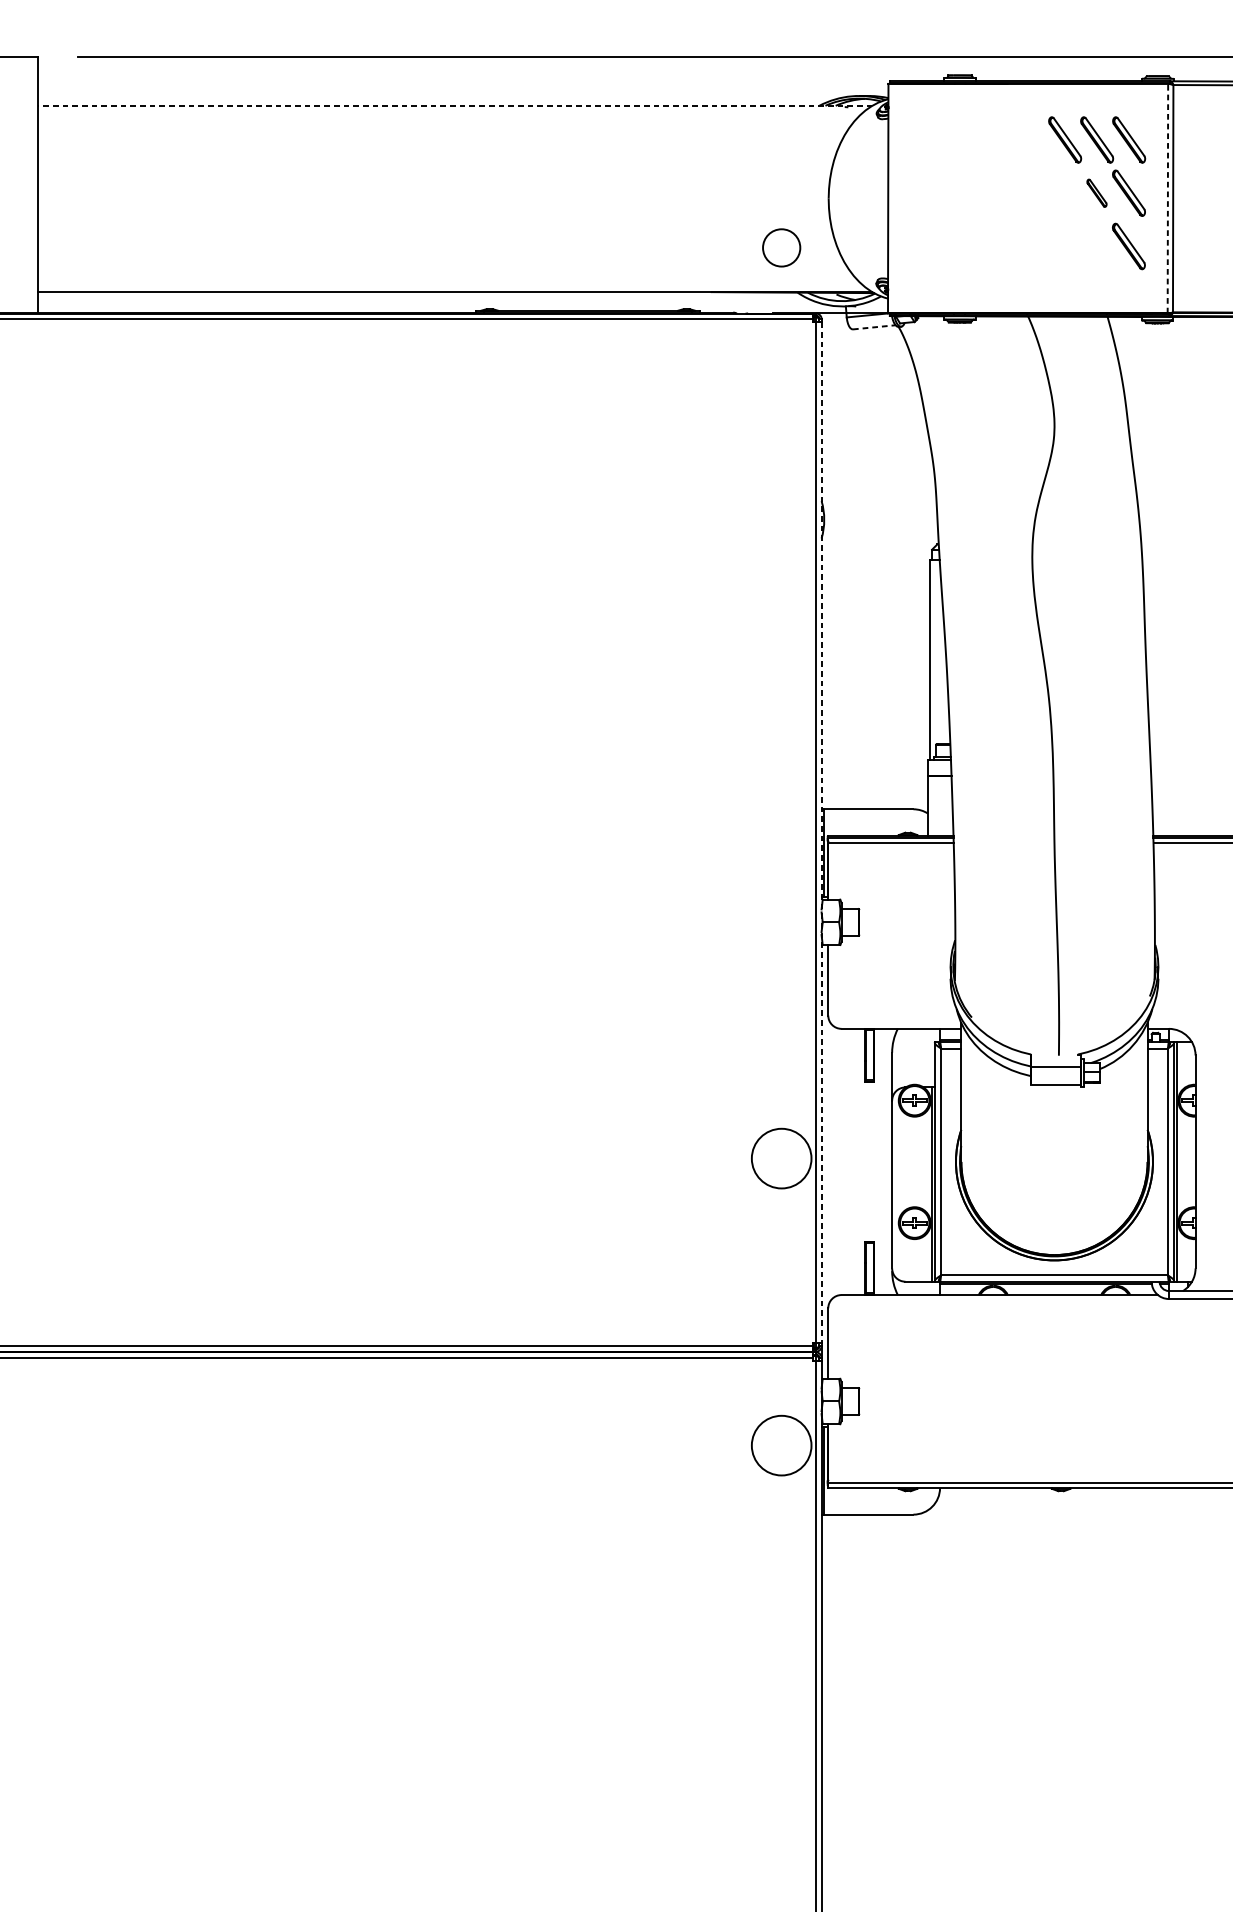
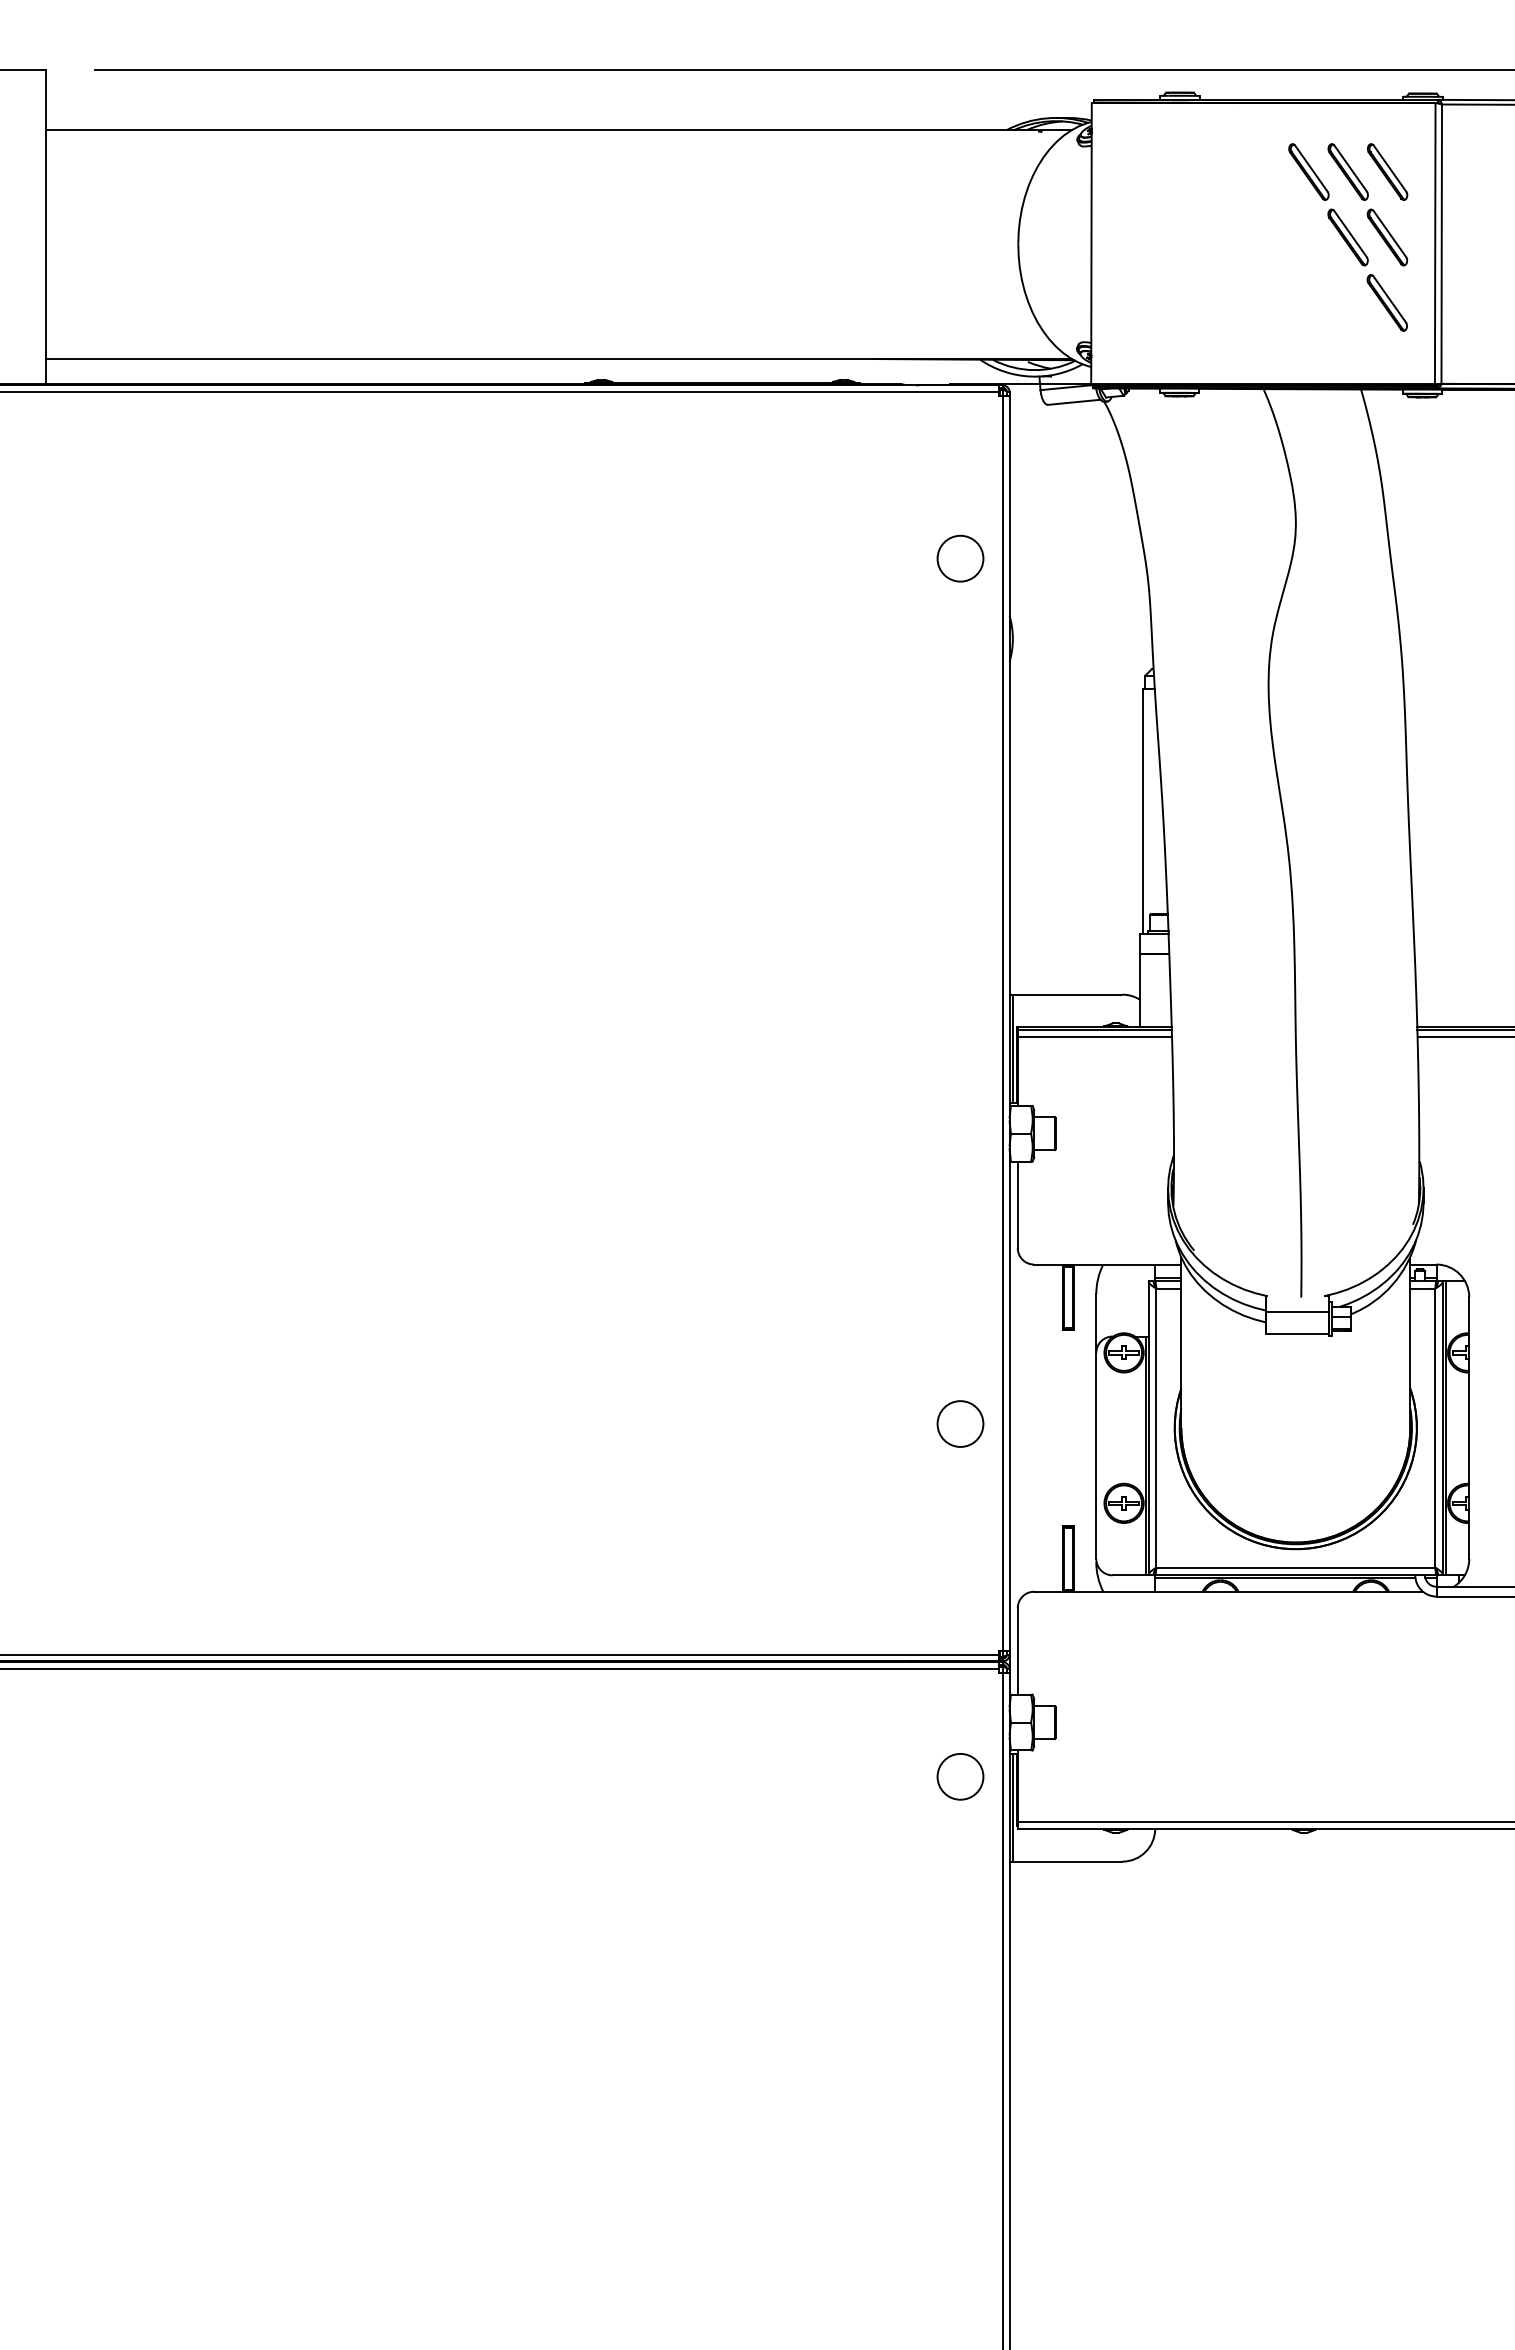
line: (455, 106) -> (559, 130), dashed -> solid
part: (1096, 193) -> (1347, 237), size x1.67
line: (1168, 198) -> (1435, 243), dashed -> solid
circle: (781, 247) -> (960, 558), moved
line: (874, 327) -> (1074, 402), dashed -> solid
line: (821, 832) -> (1009, 1023), dashed -> solid
circle: (781, 1158) -> (960, 1423), size x0.62
circle: (781, 1445) -> (960, 1776), size x0.62

